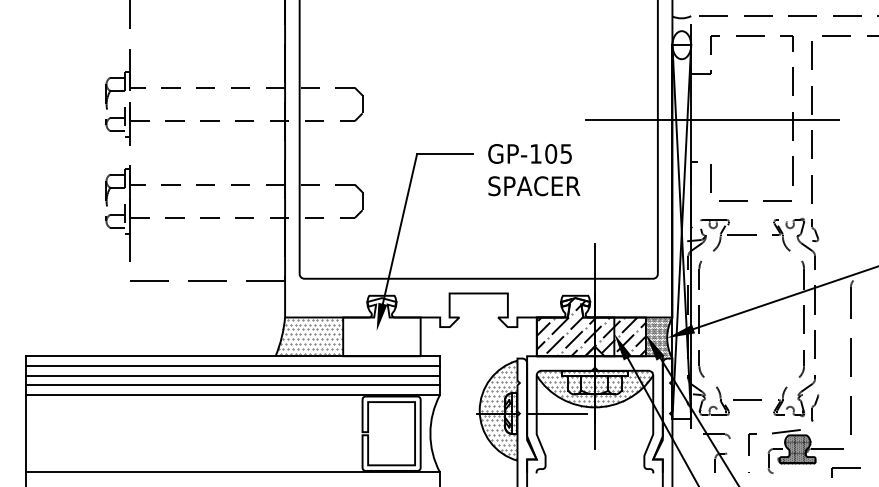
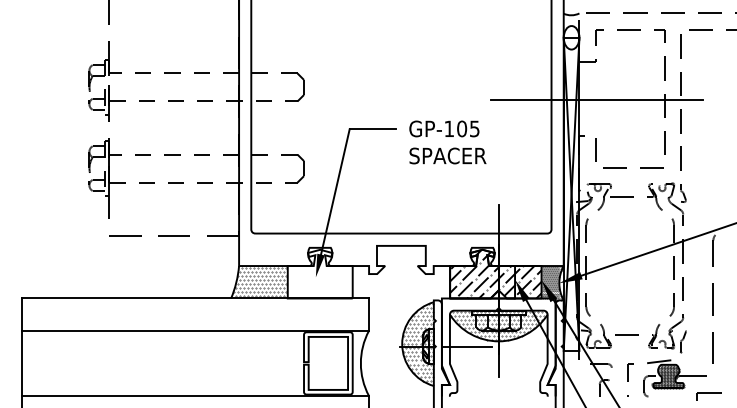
line: (233, 365) -> (195, 306), removed
line: (233, 375) -> (195, 314), removed
line: (233, 385) -> (195, 323), removed

